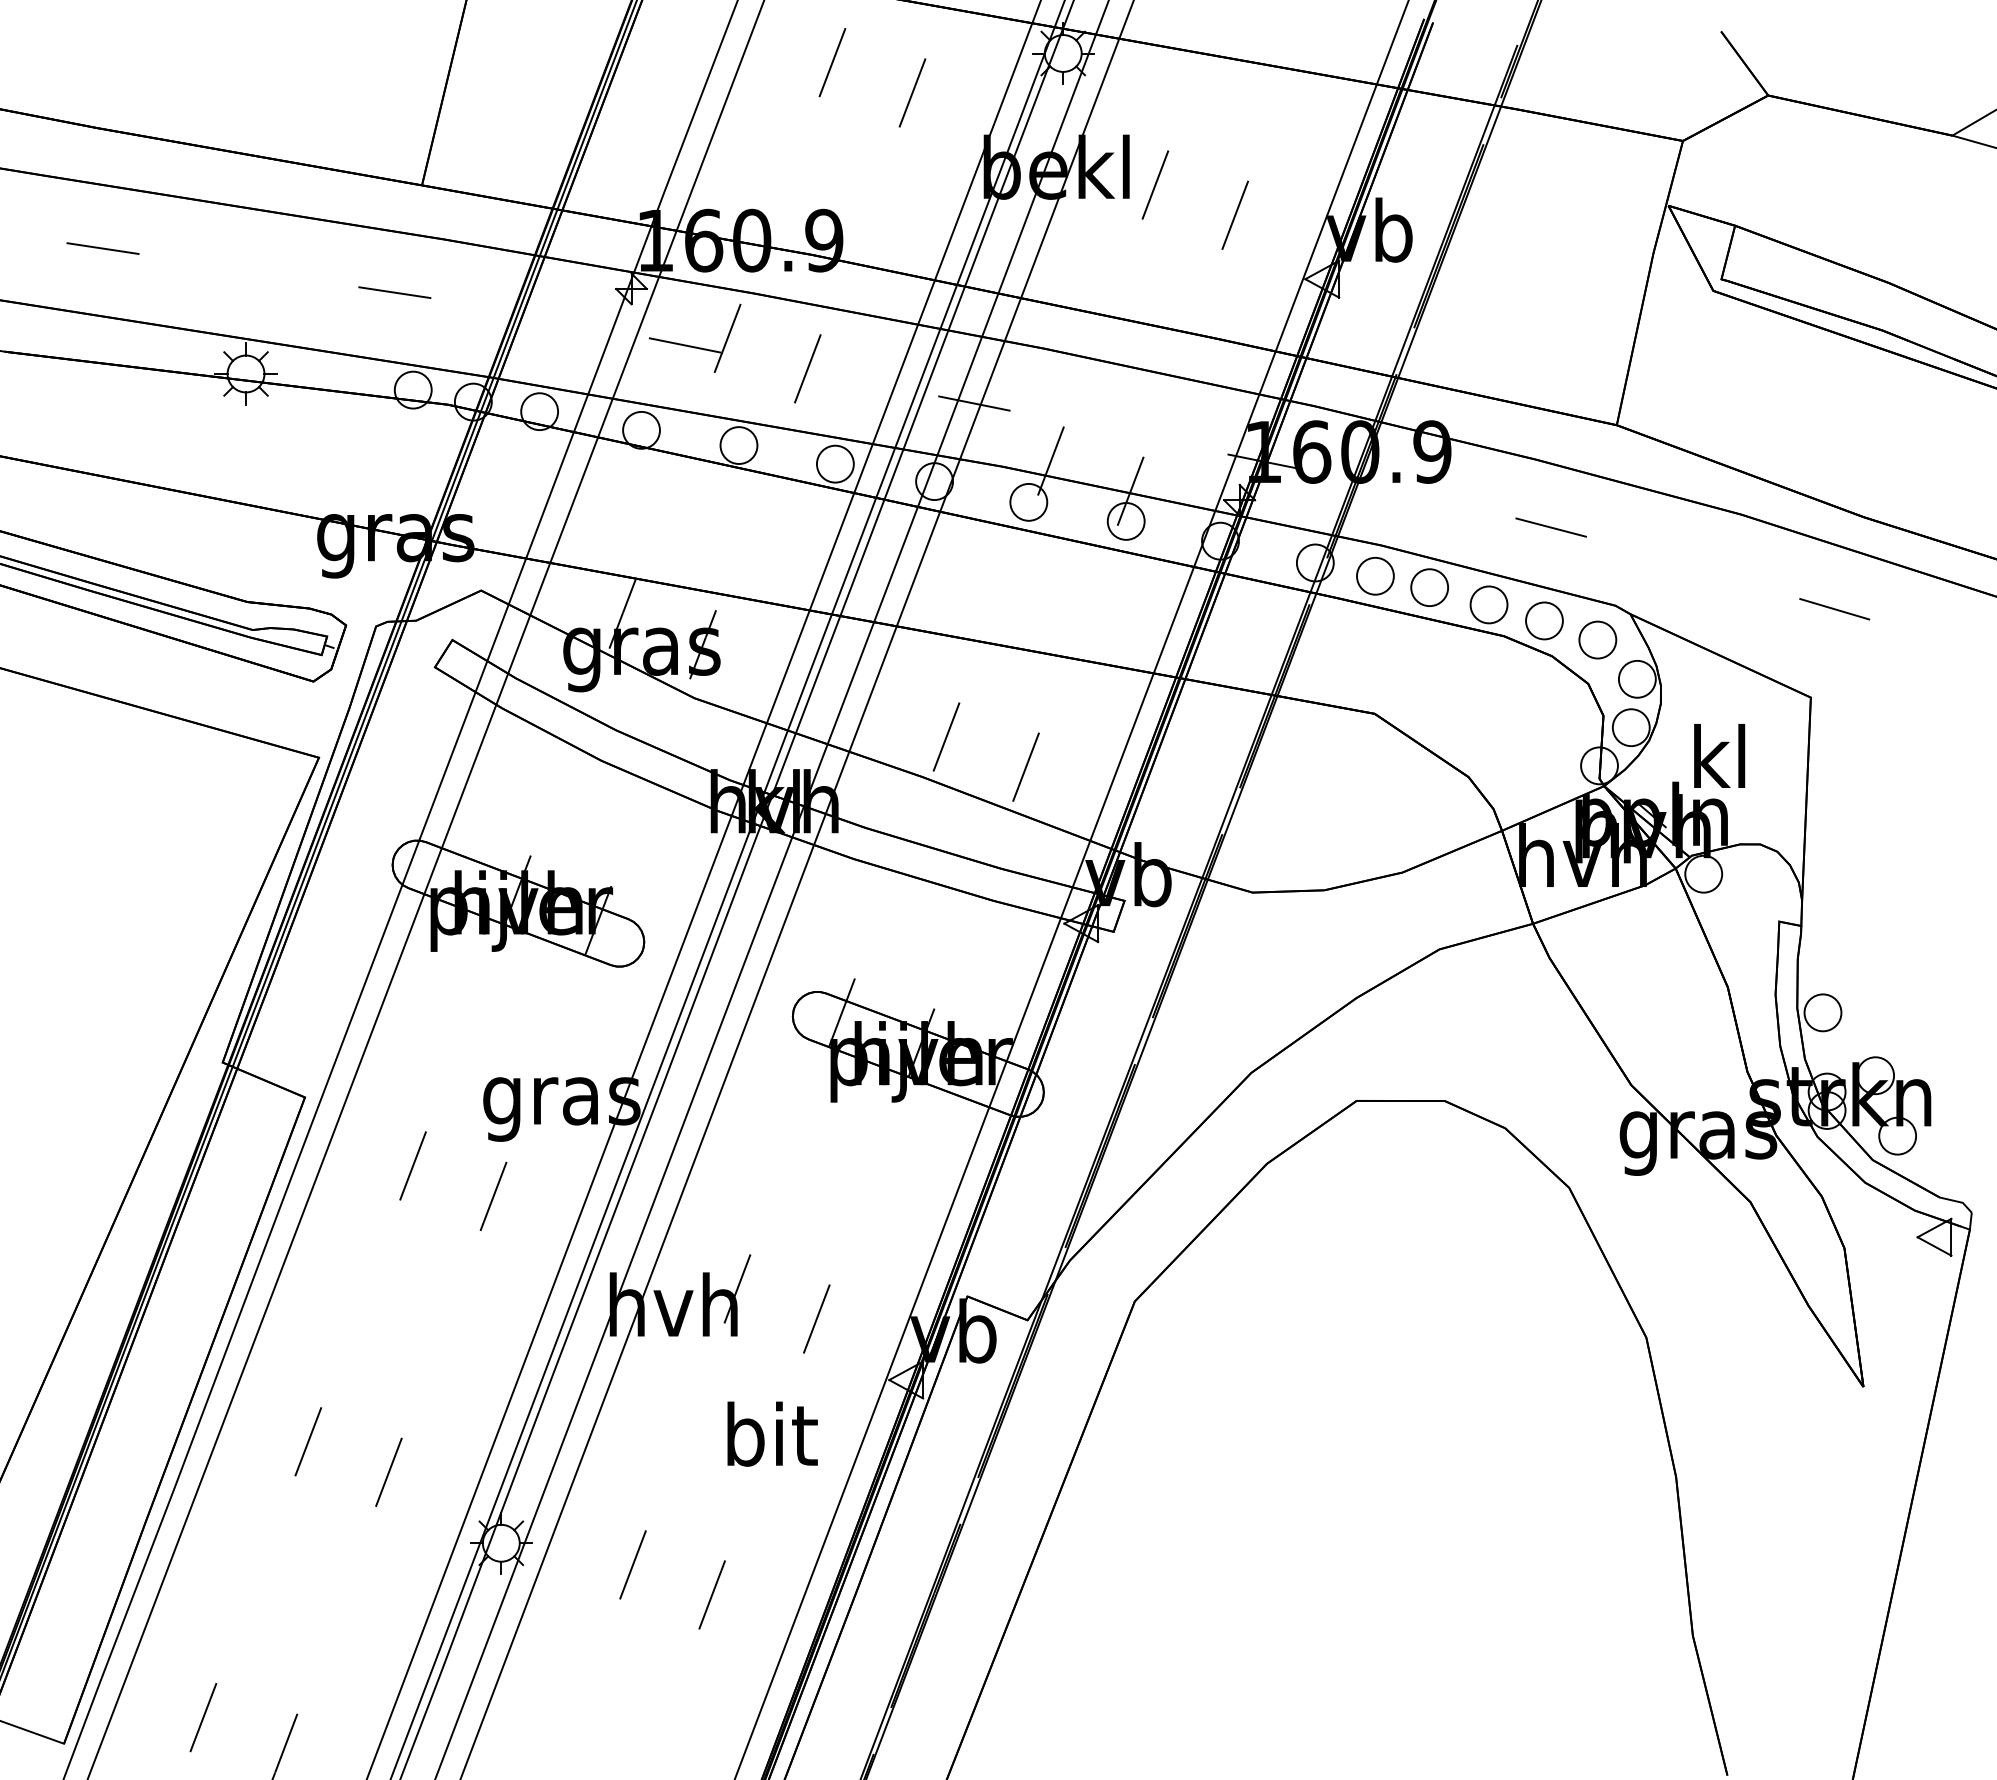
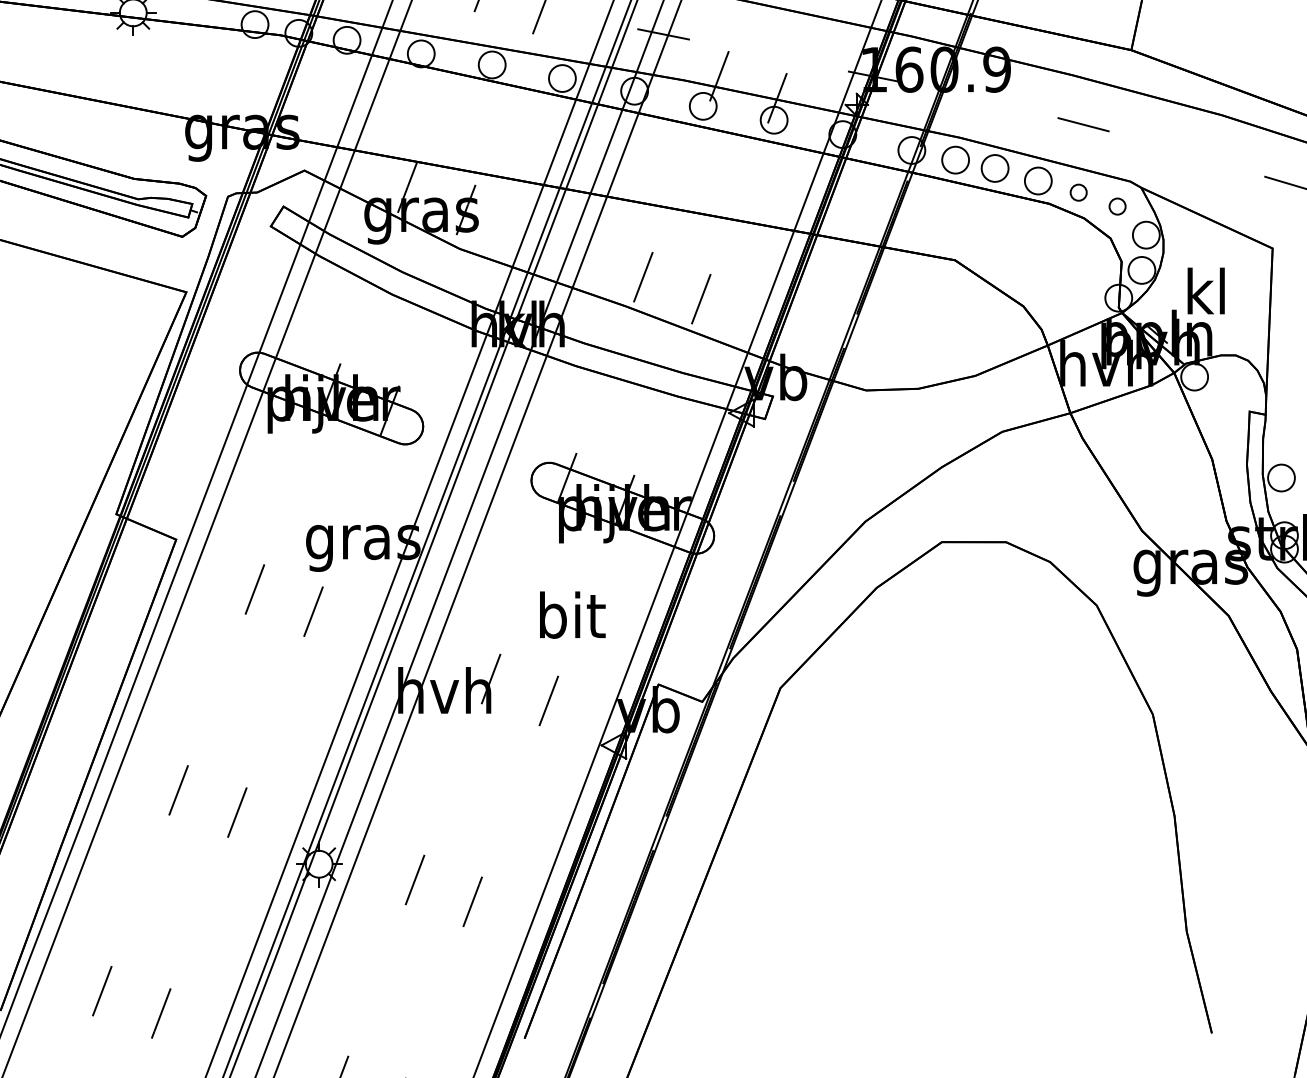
part: (1544, 620) -> (1078, 192), size x0.6
part: (1597, 639) -> (1117, 206), size x0.6
text: (772, 1433) -> (572, 614), moved

